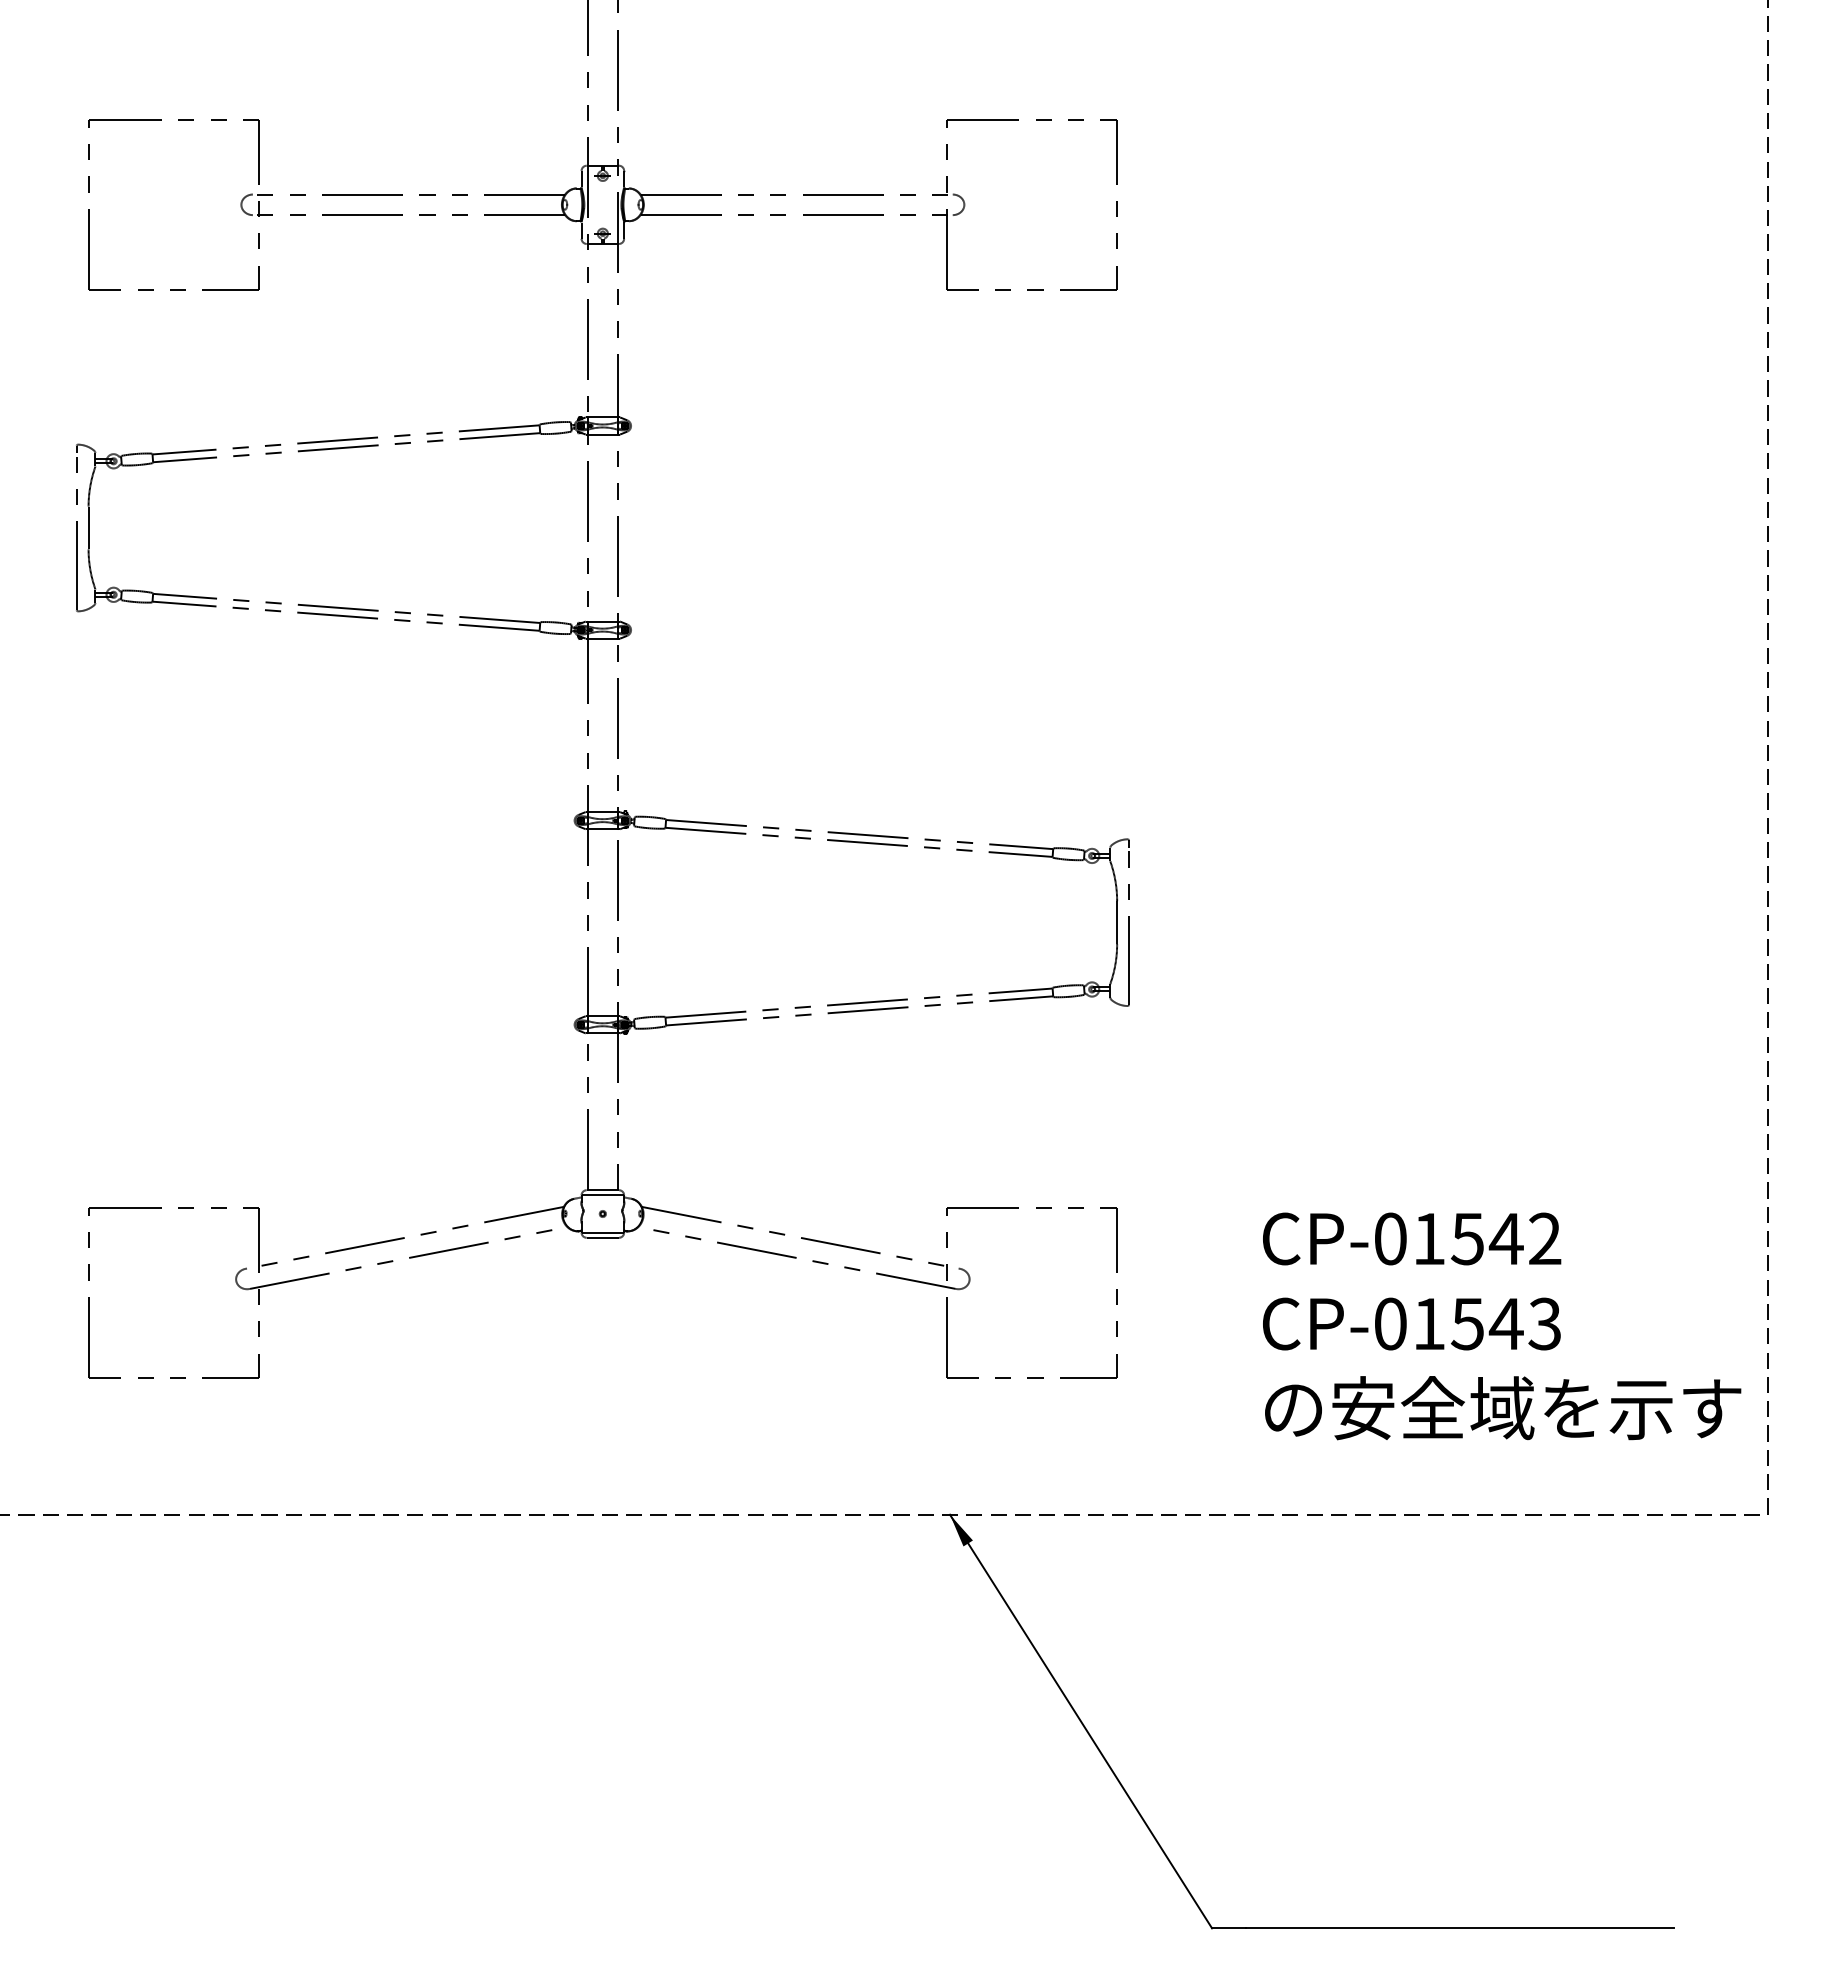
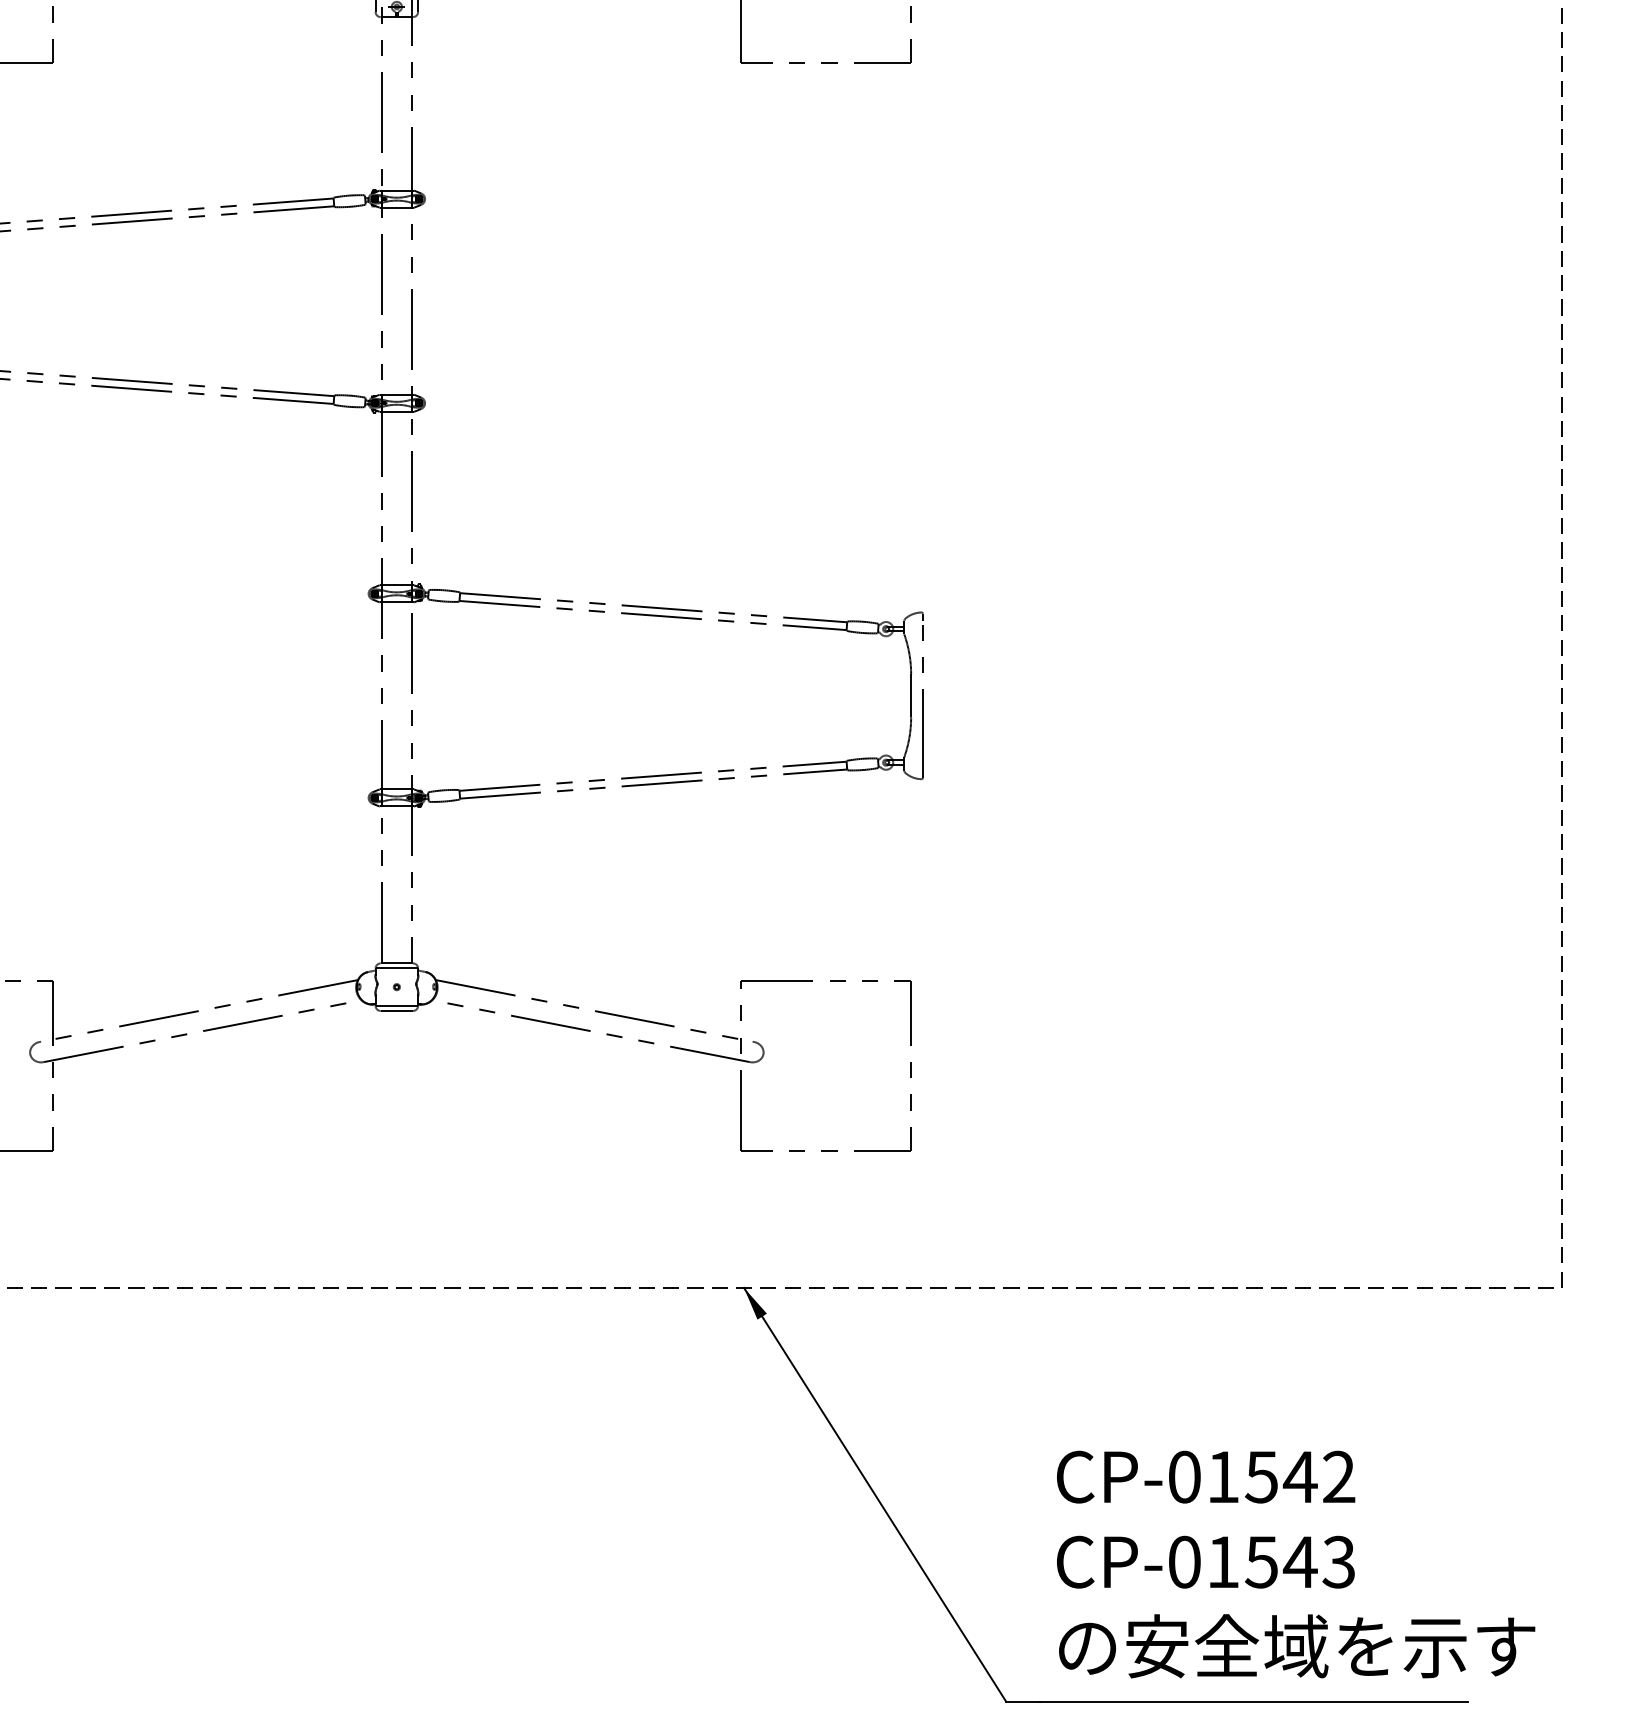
text: (1502, 1326) -> (1296, 1564), moved

